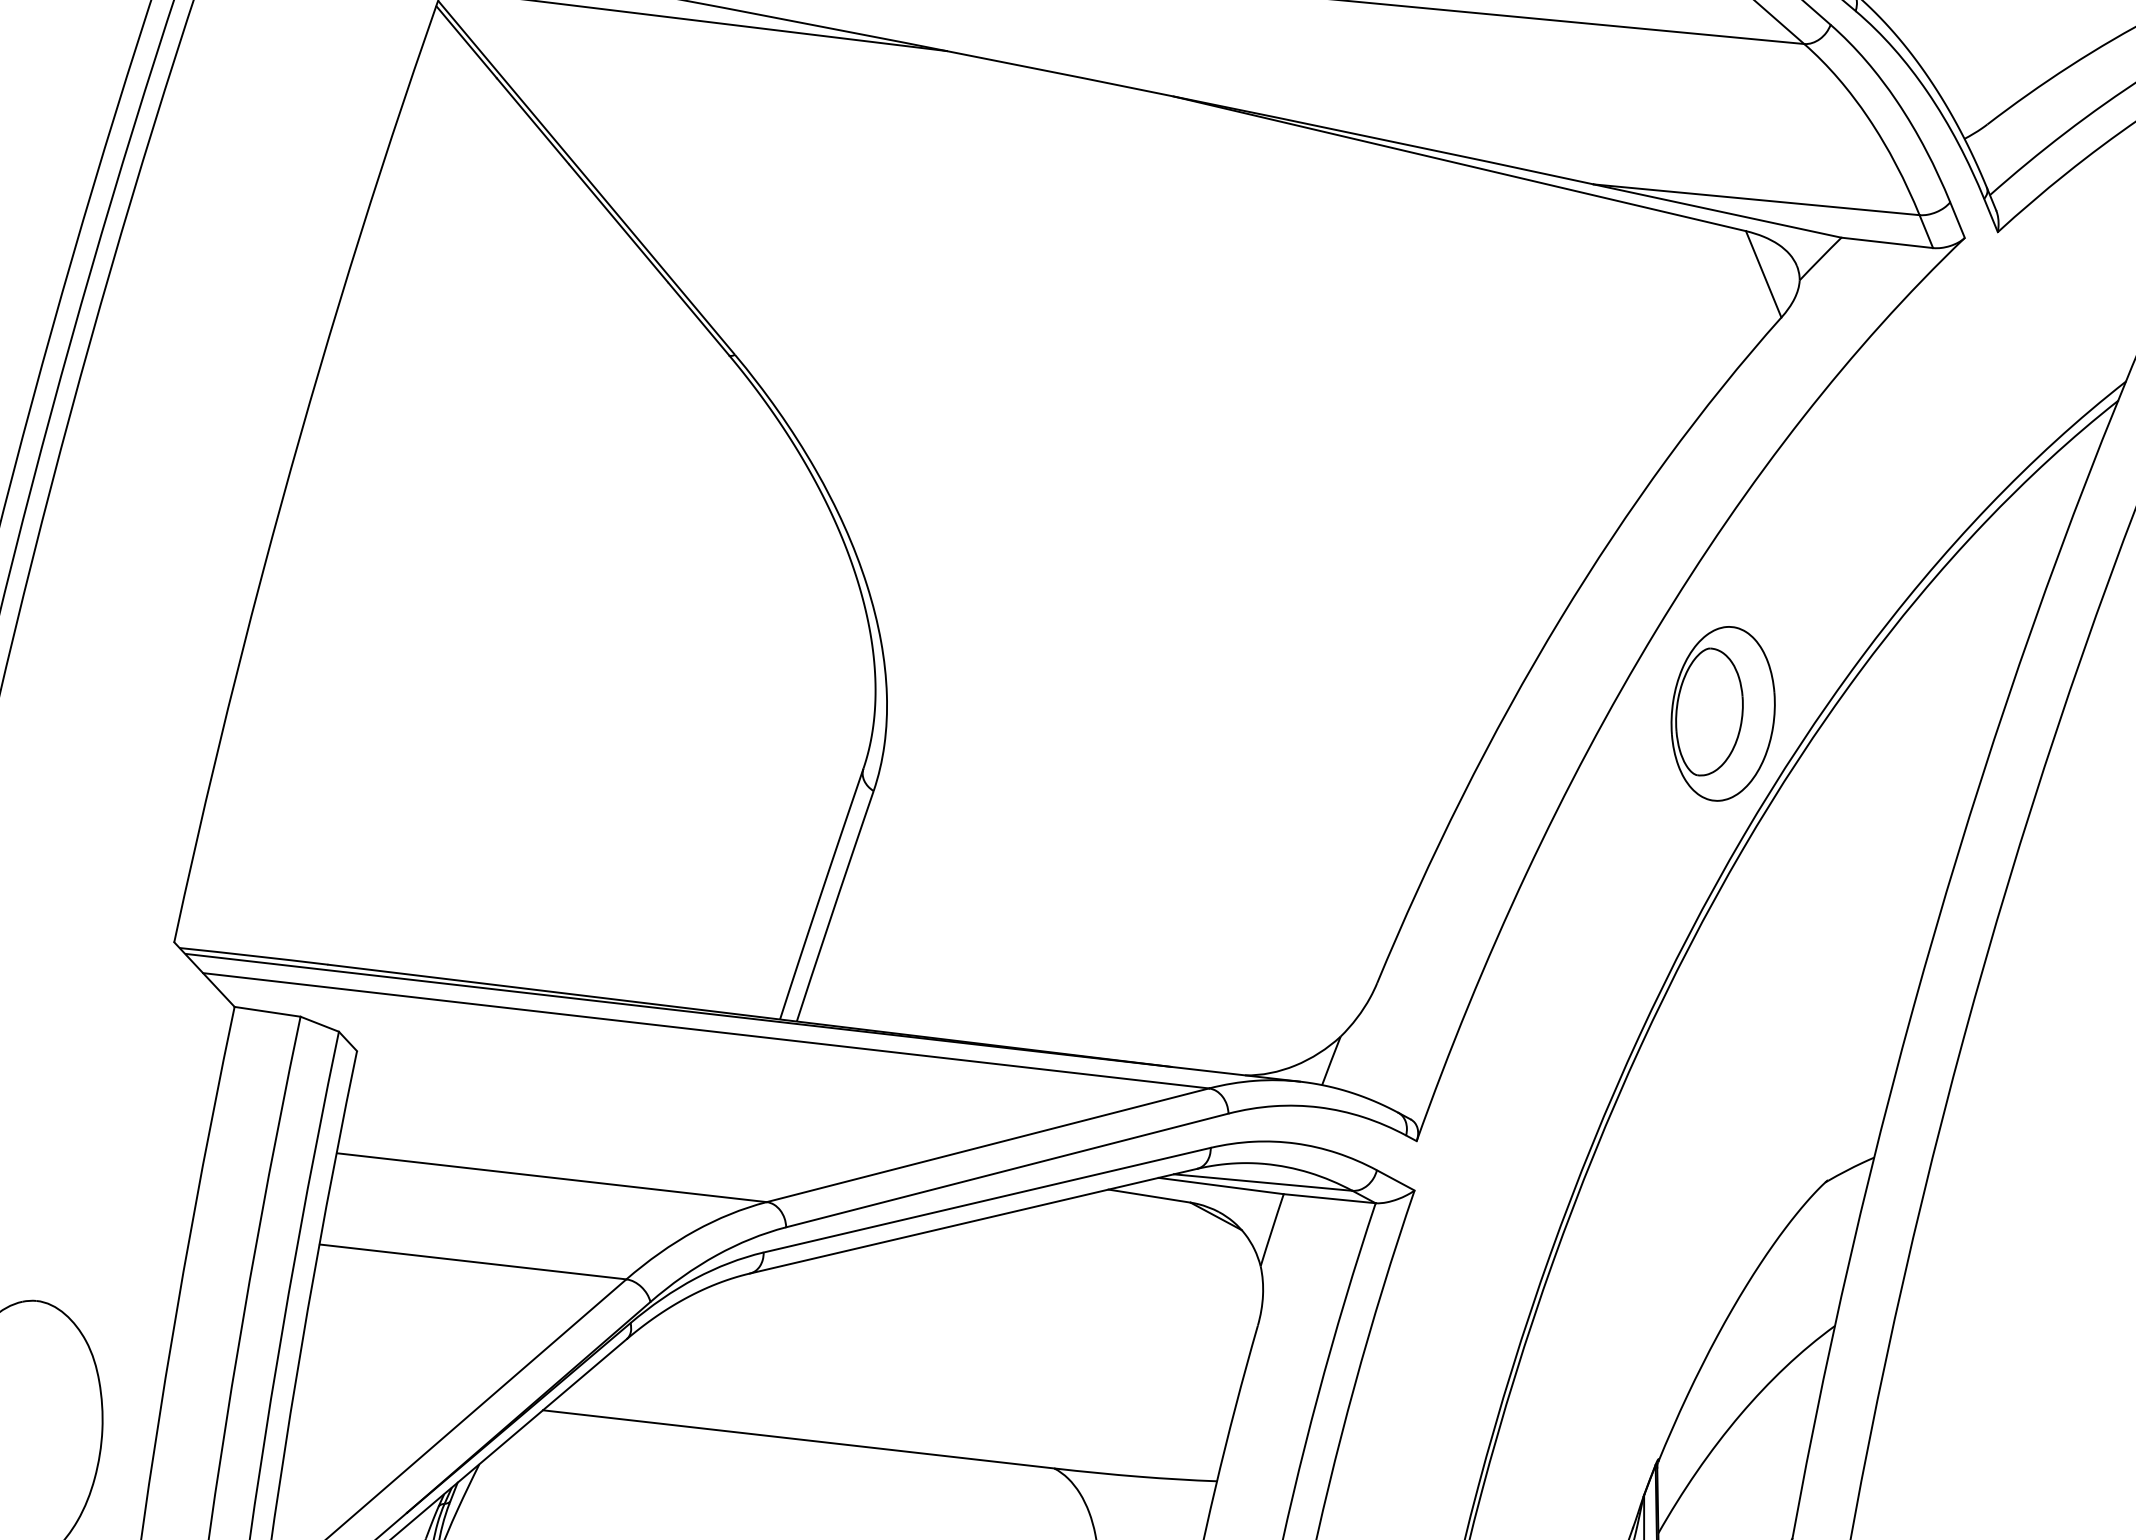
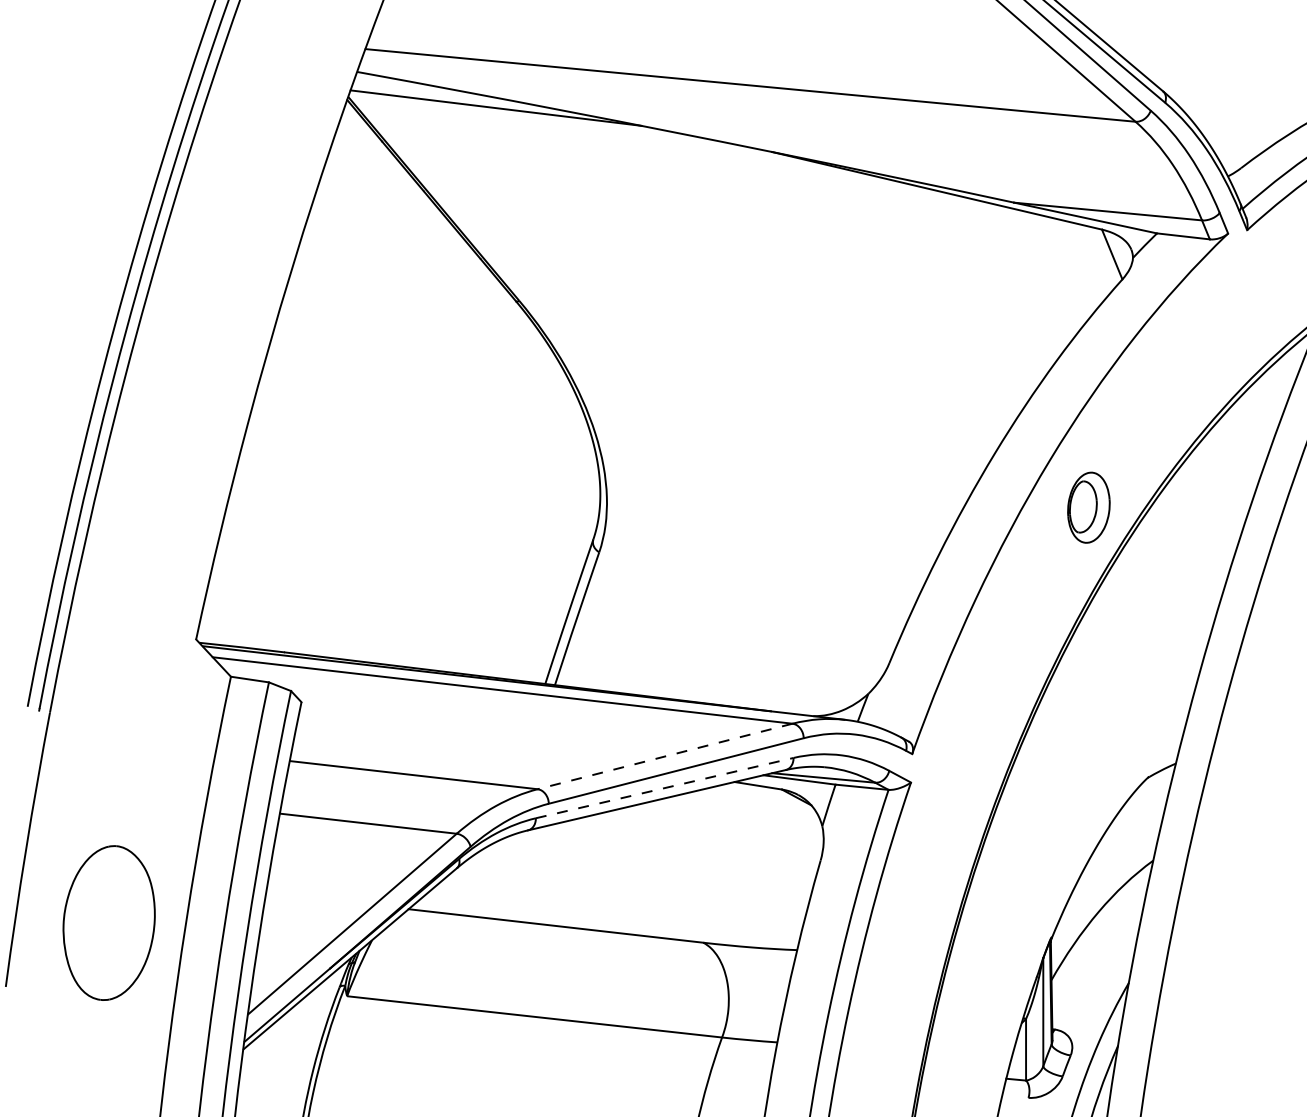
part: (1722, 713) -> (1088, 507), size x0.7
line: (988, 1145) -> (665, 756), solid -> dashed
line: (988, 1200) -> (665, 788), solid -> dashed

